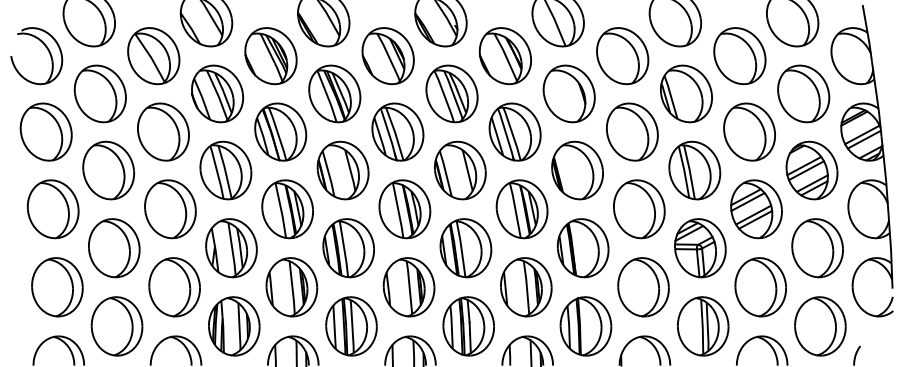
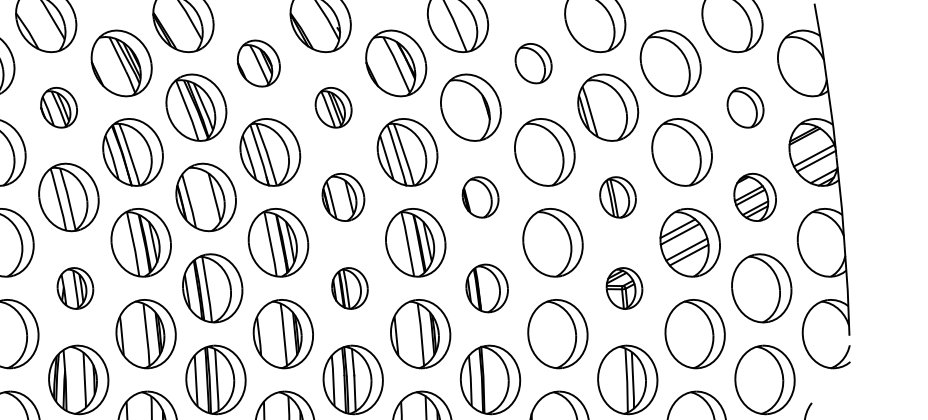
part: (387, 56) -> (258, 63), size x0.7
part: (622, 56) -> (533, 63), size x0.6
part: (217, 93) -> (59, 107), size x0.6
part: (451, 93) -> (333, 107), size x0.6
part: (803, 93) -> (745, 107), size x0.6
part: (460, 170) -> (343, 197), size x0.7
part: (577, 170) -> (480, 197), size x0.6
part: (694, 170) -> (617, 197), size x0.6
part: (811, 170) -> (754, 197), size x0.7
part: (231, 248) -> (75, 288), size x0.6
part: (465, 248) -> (349, 288), size x0.6
part: (582, 248) -> (486, 288), size x0.7
part: (700, 248) -> (624, 288), size x0.6

